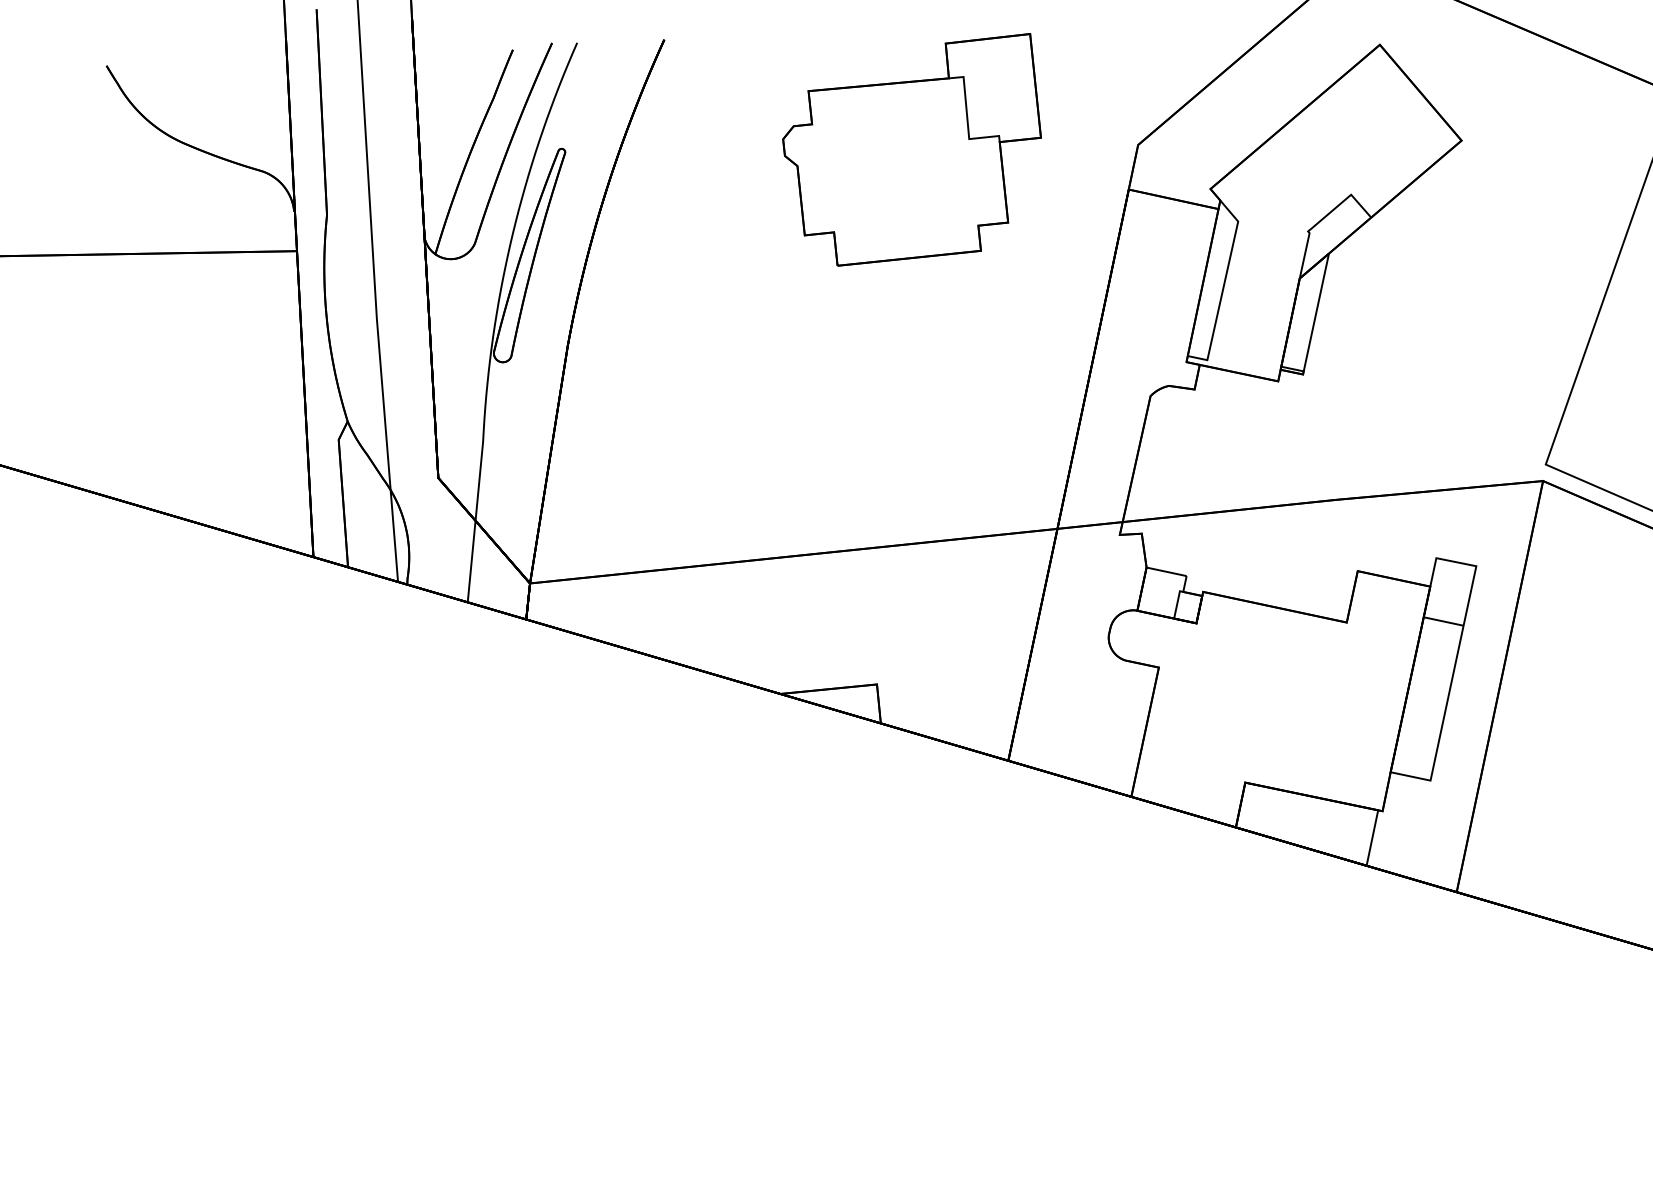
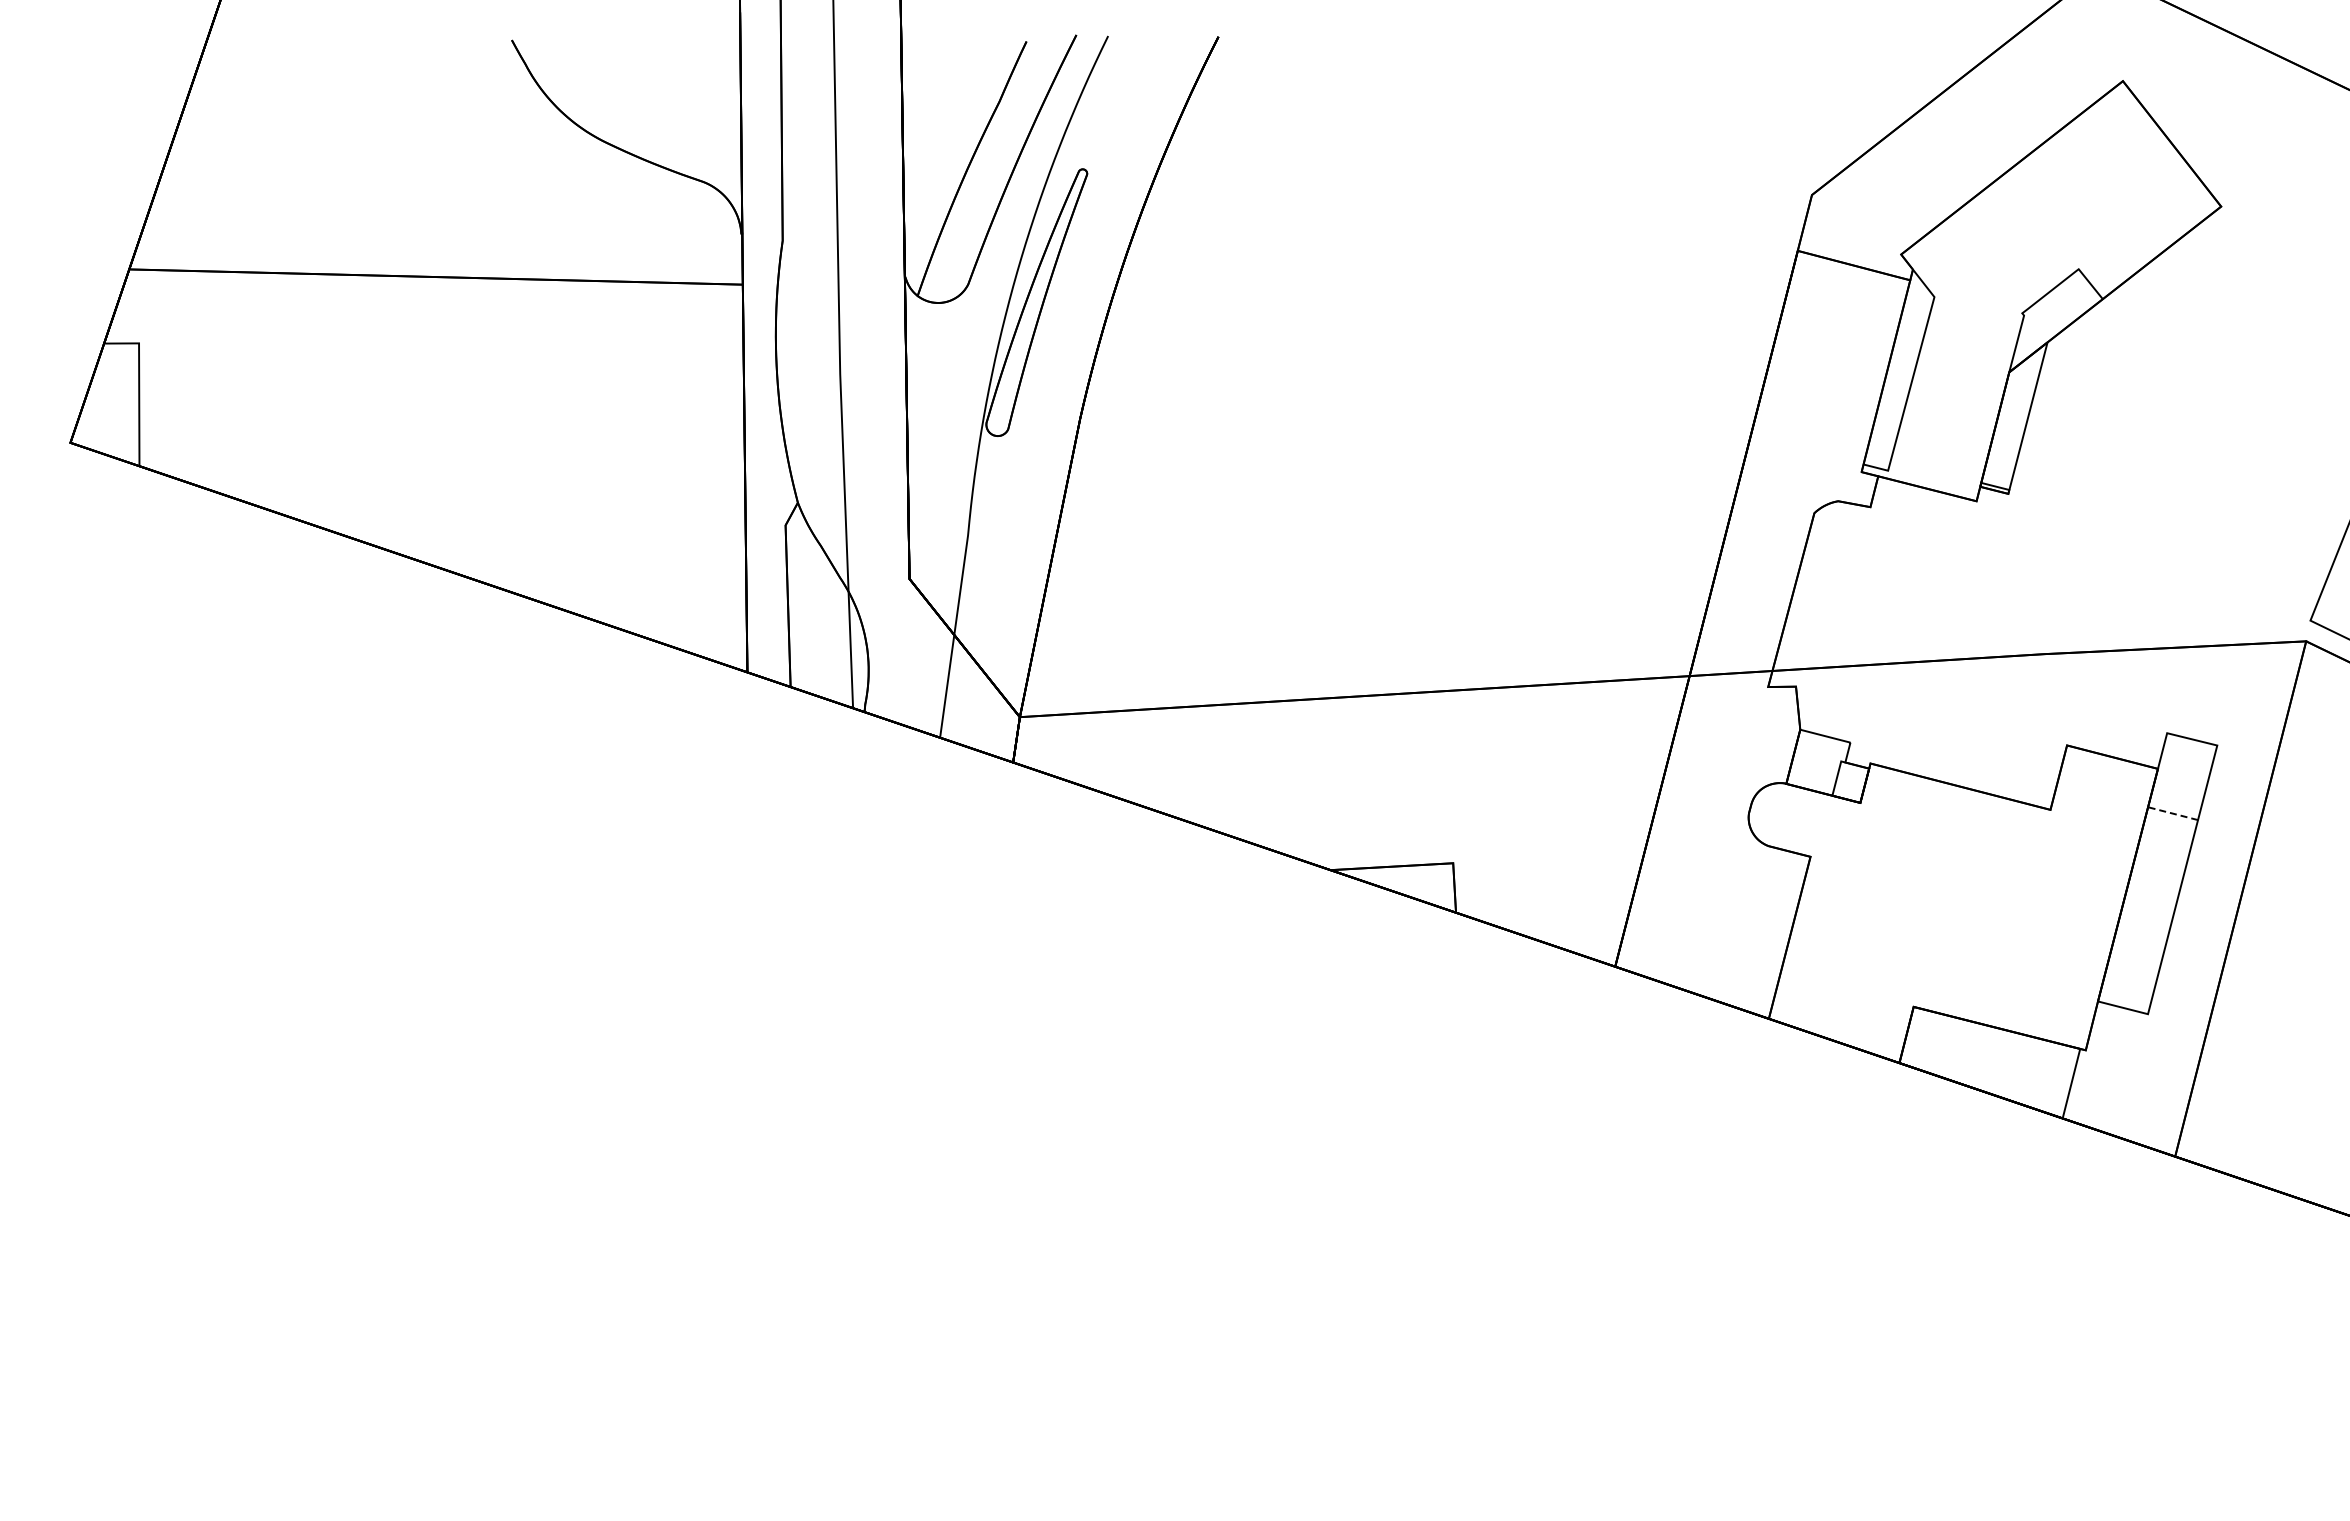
part: (912, 150) -> (1526, 190), removed
line: (1444, 621) -> (2173, 813), solid -> dashed

